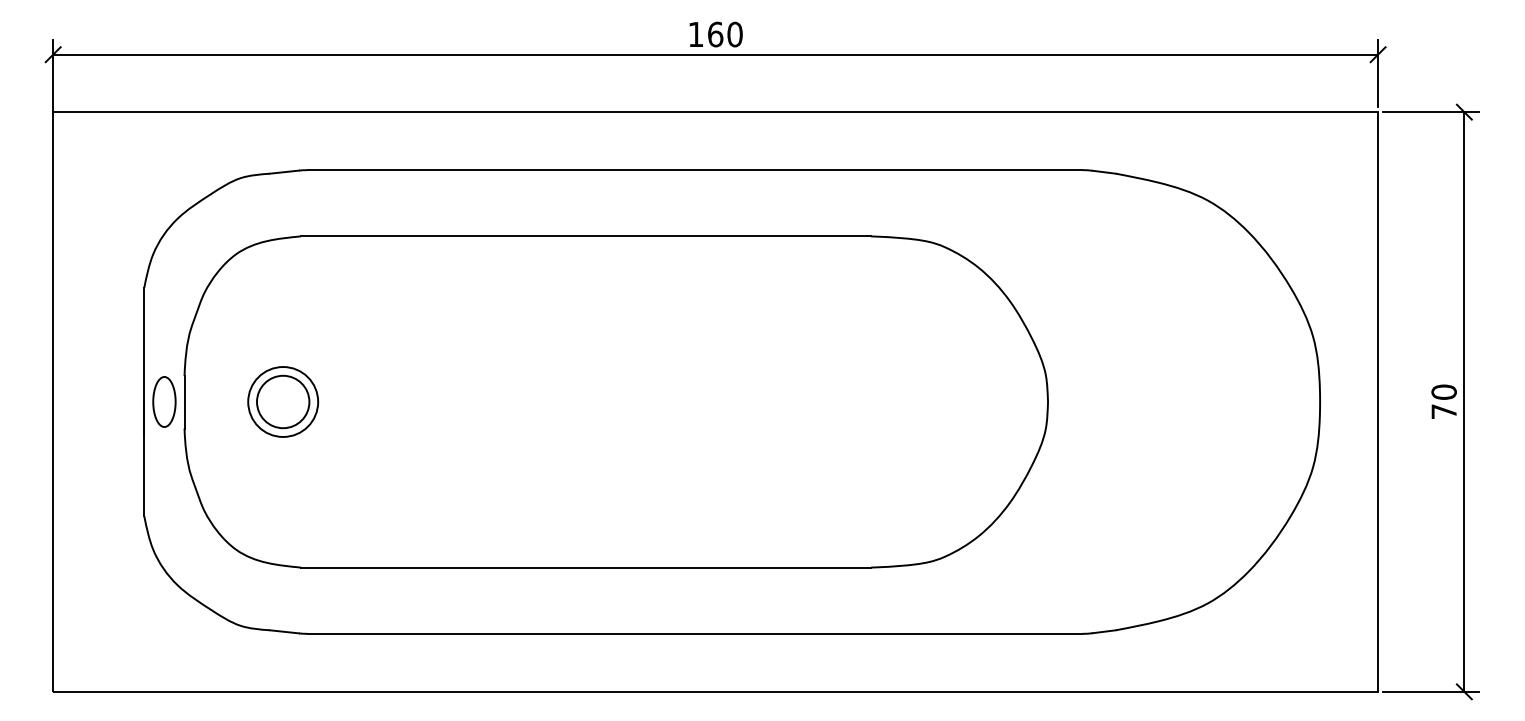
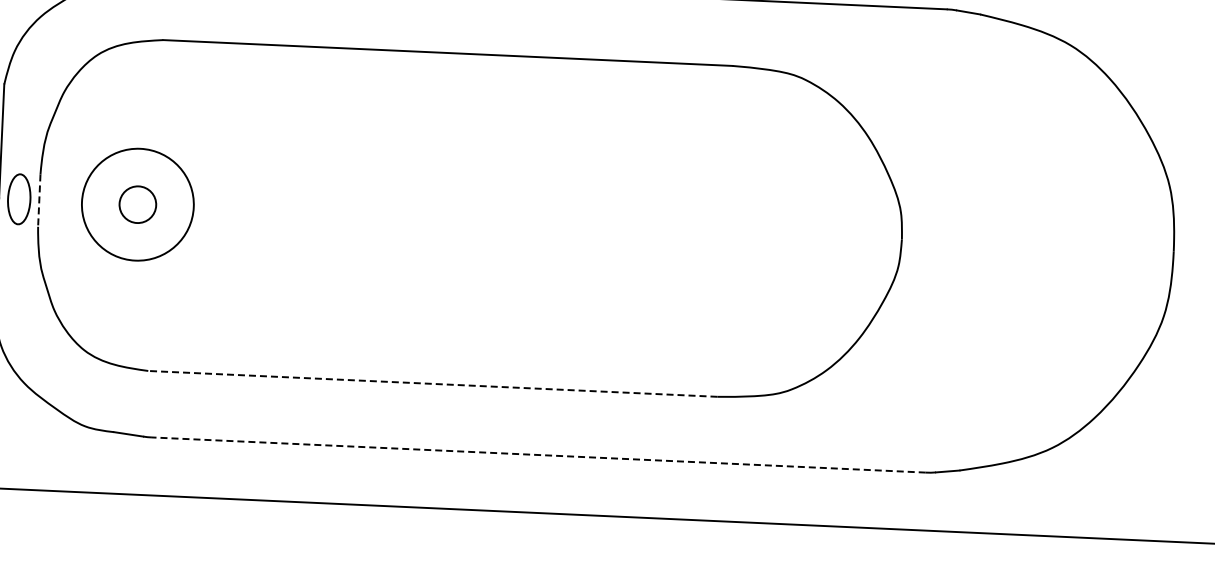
circle: (283, 401) -> (138, 204), size x0.7
circle: (283, 401) -> (138, 204), size x1.6
line: (184, 402) -> (39, 200), solid -> dashed
line: (586, 567) -> (433, 383), solid -> dashed
line: (694, 633) -> (538, 454), solid -> dashed

